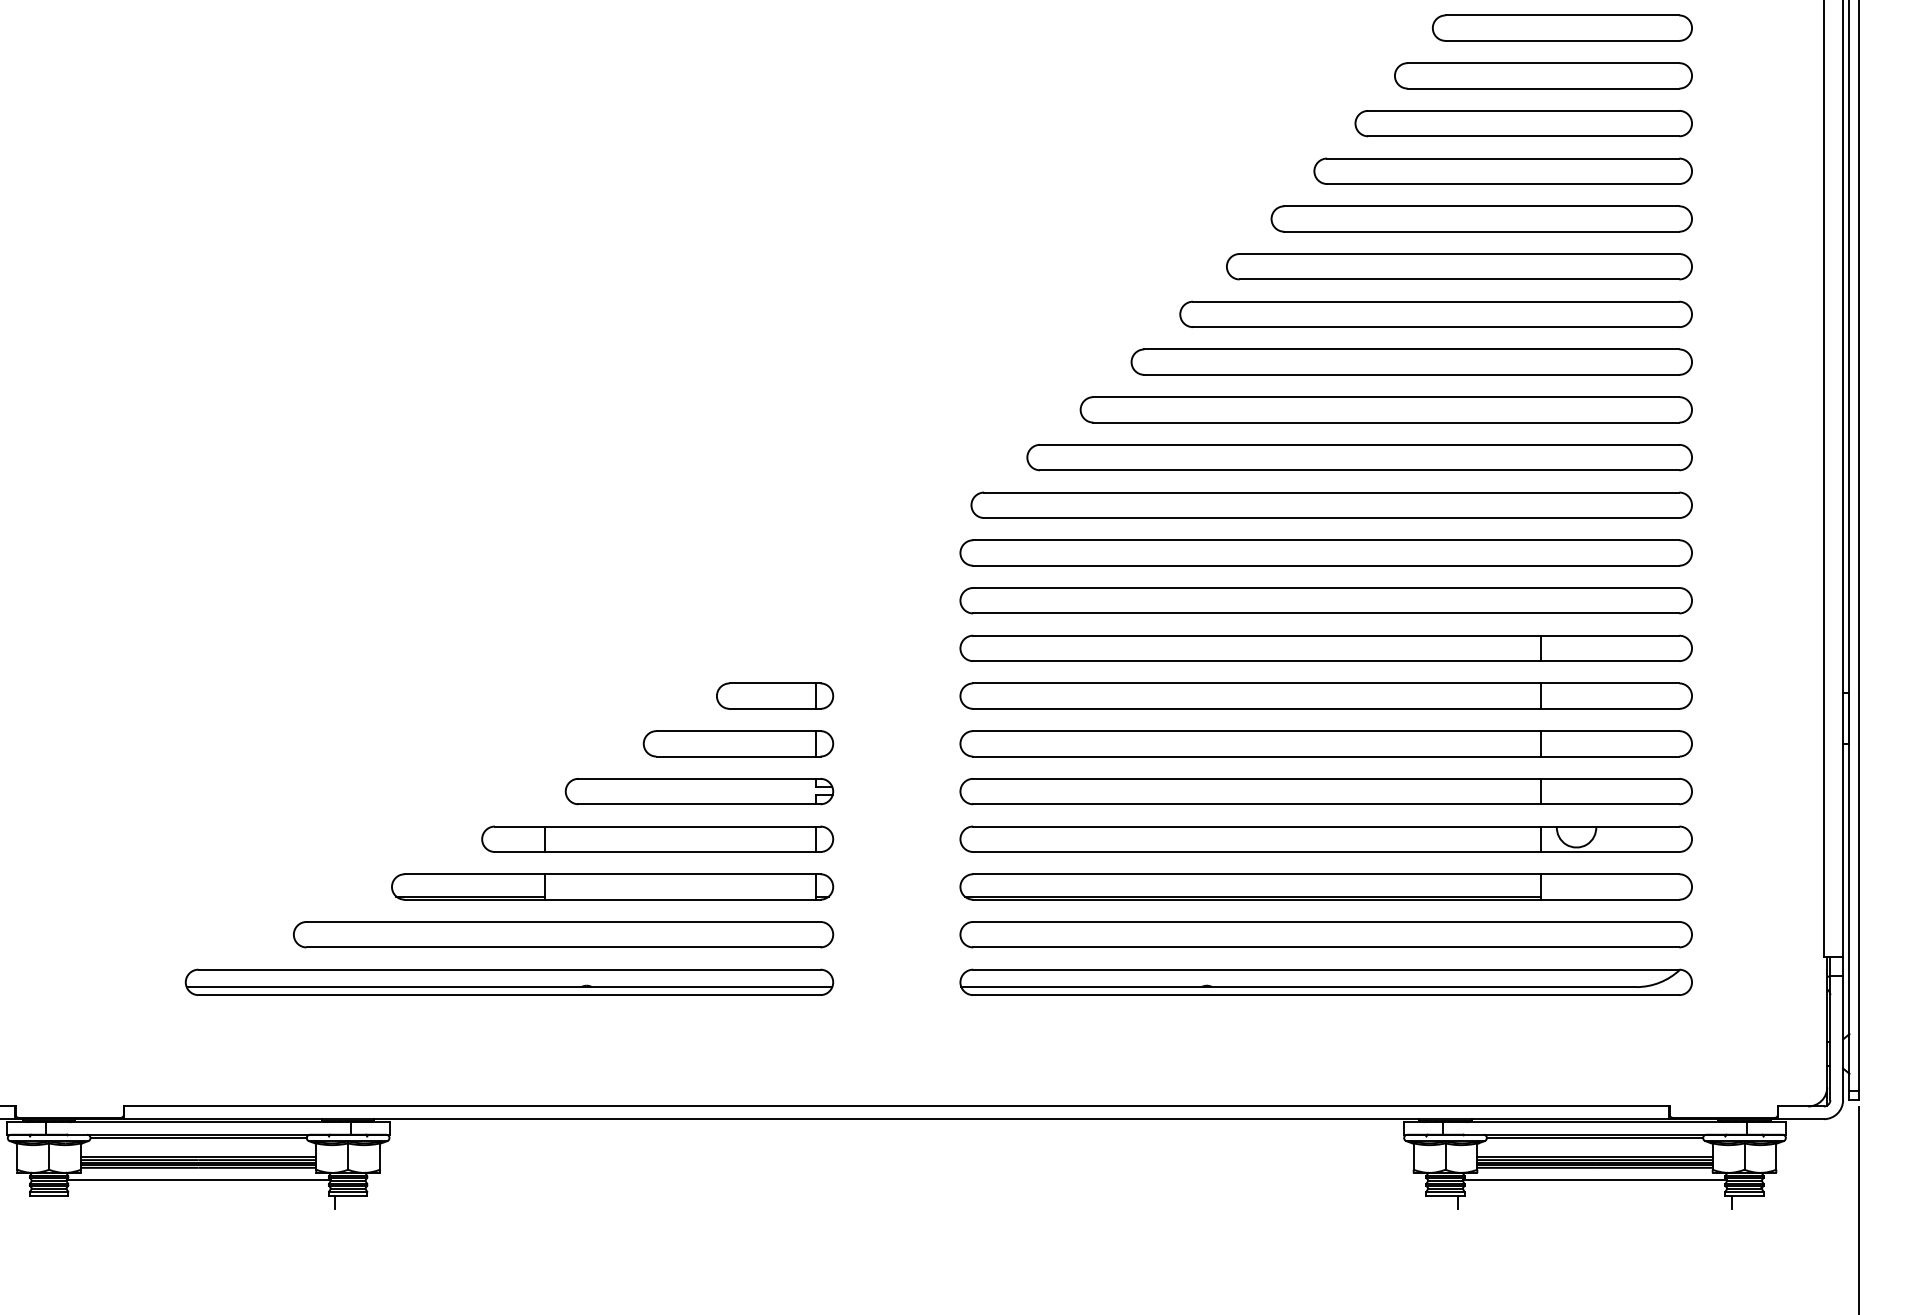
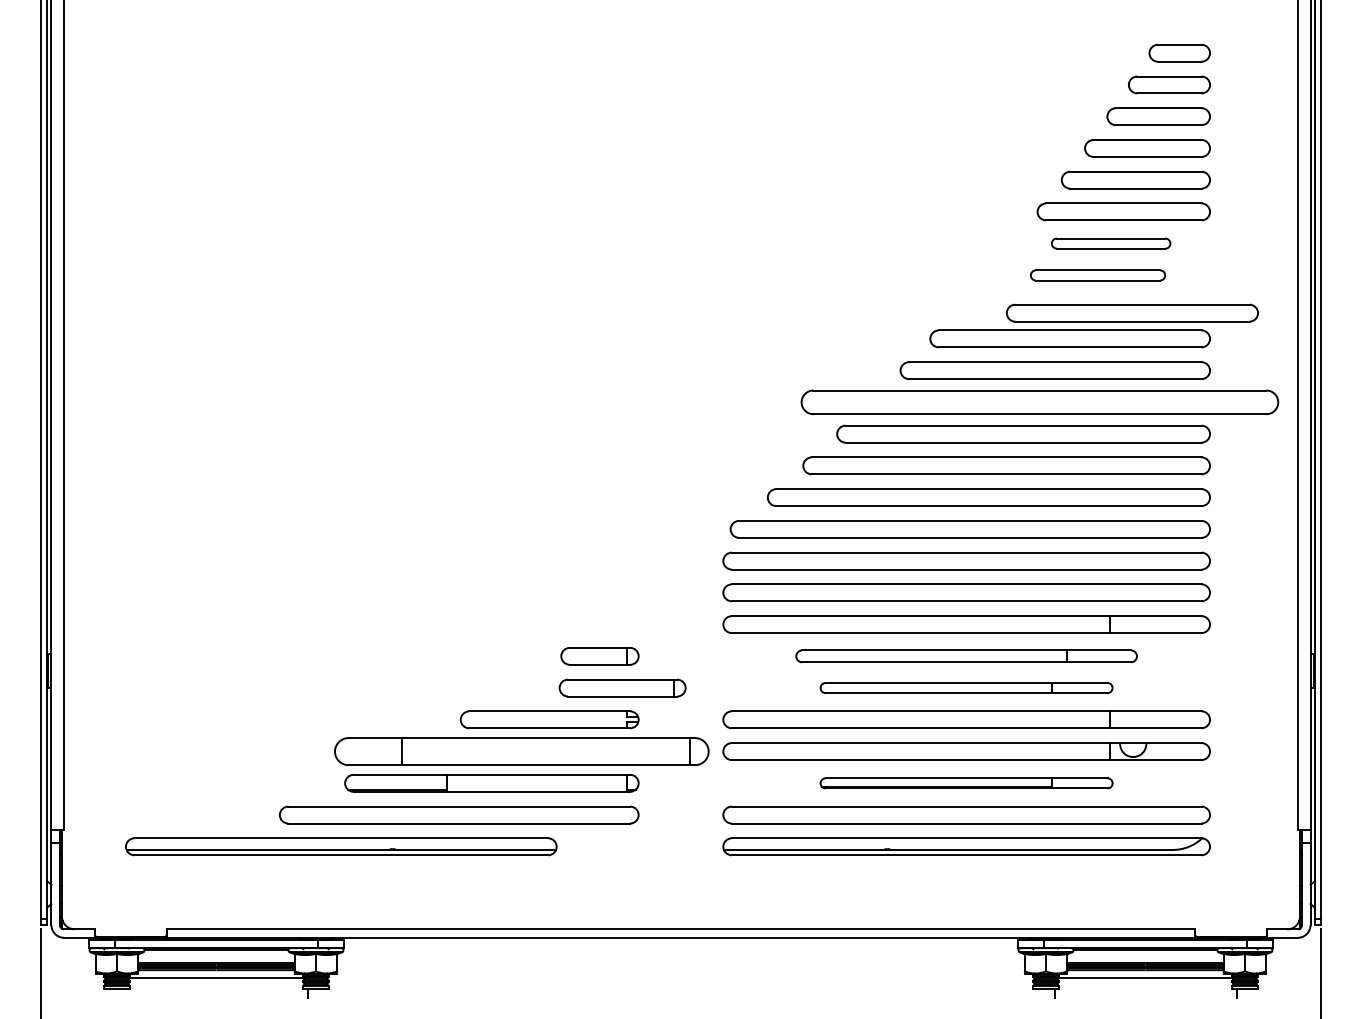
part: (1542, 75) -> (1110, 243), size x0.6
part: (1522, 123) -> (1097, 275), size x0.6
part: (1501, 170) -> (1131, 312), moved
part: (1435, 314) -> (1039, 402), size x1.4
part: (1325, 696) -> (966, 656), size x0.7
part: (738, 742) -> (622, 687), moved
part: (1325, 742) -> (966, 687), size x0.6
part: (657, 839) -> (521, 751), size x1.6
part: (1325, 887) -> (966, 783), size x0.6
part: (509, 981) -> (341, 846), moved

